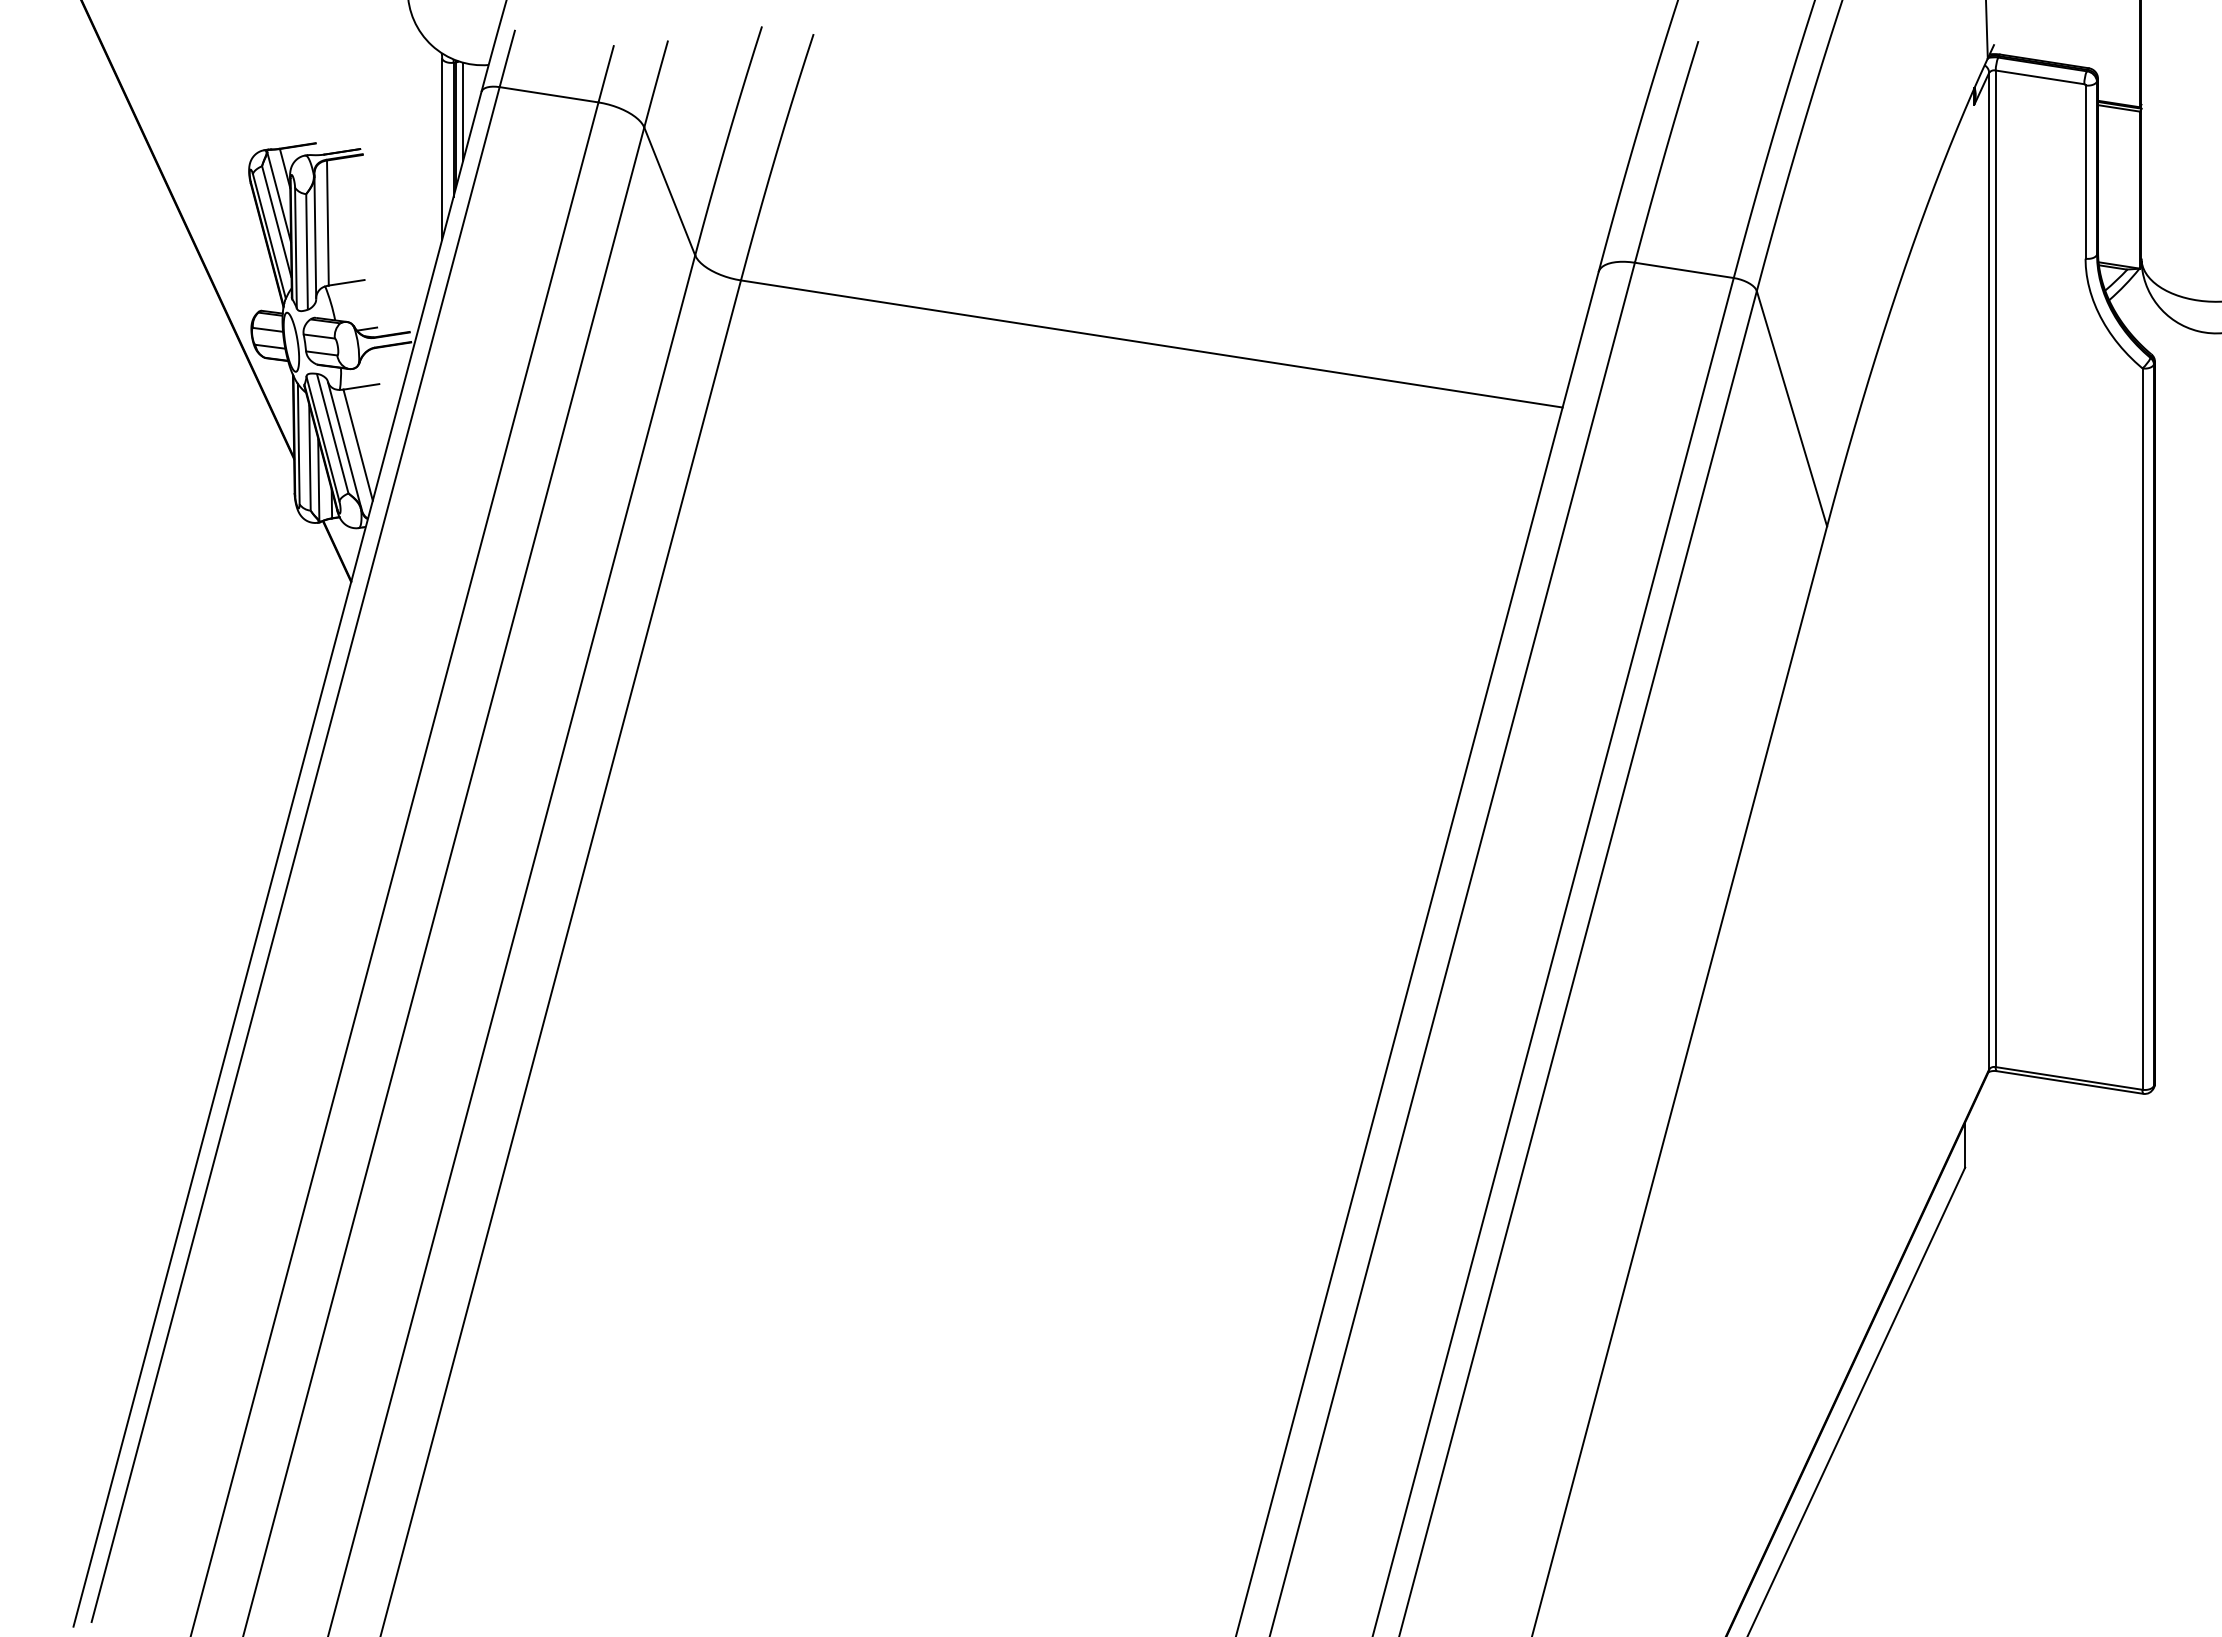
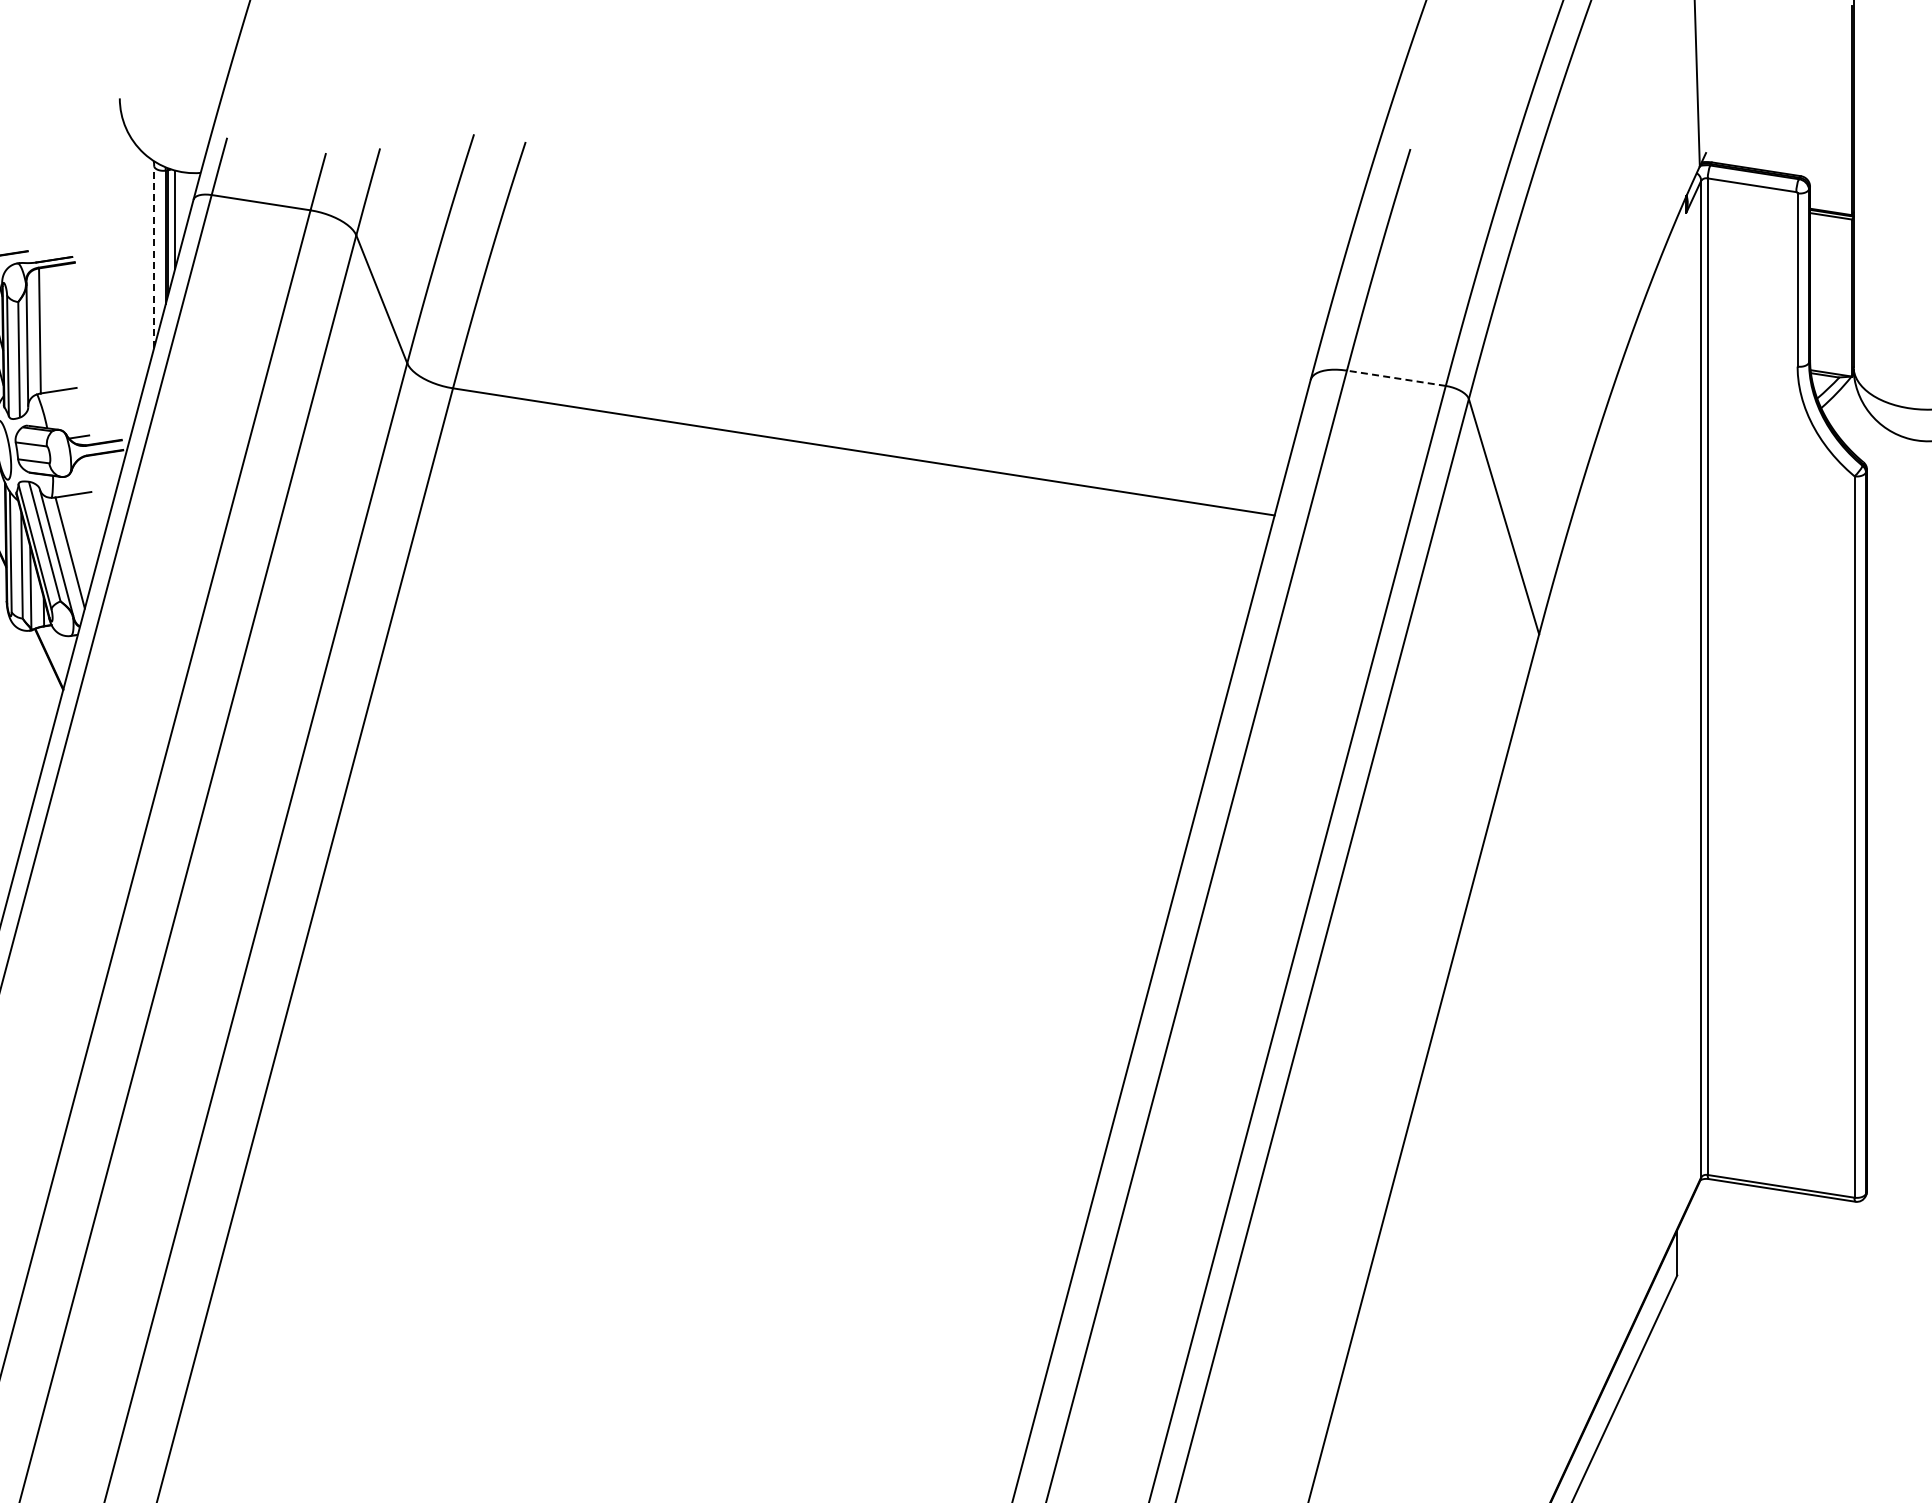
line: (442, 148) -> (154, 256), solid -> dashed
line: (1683, 270) -> (1395, 378), solid -> dashed

